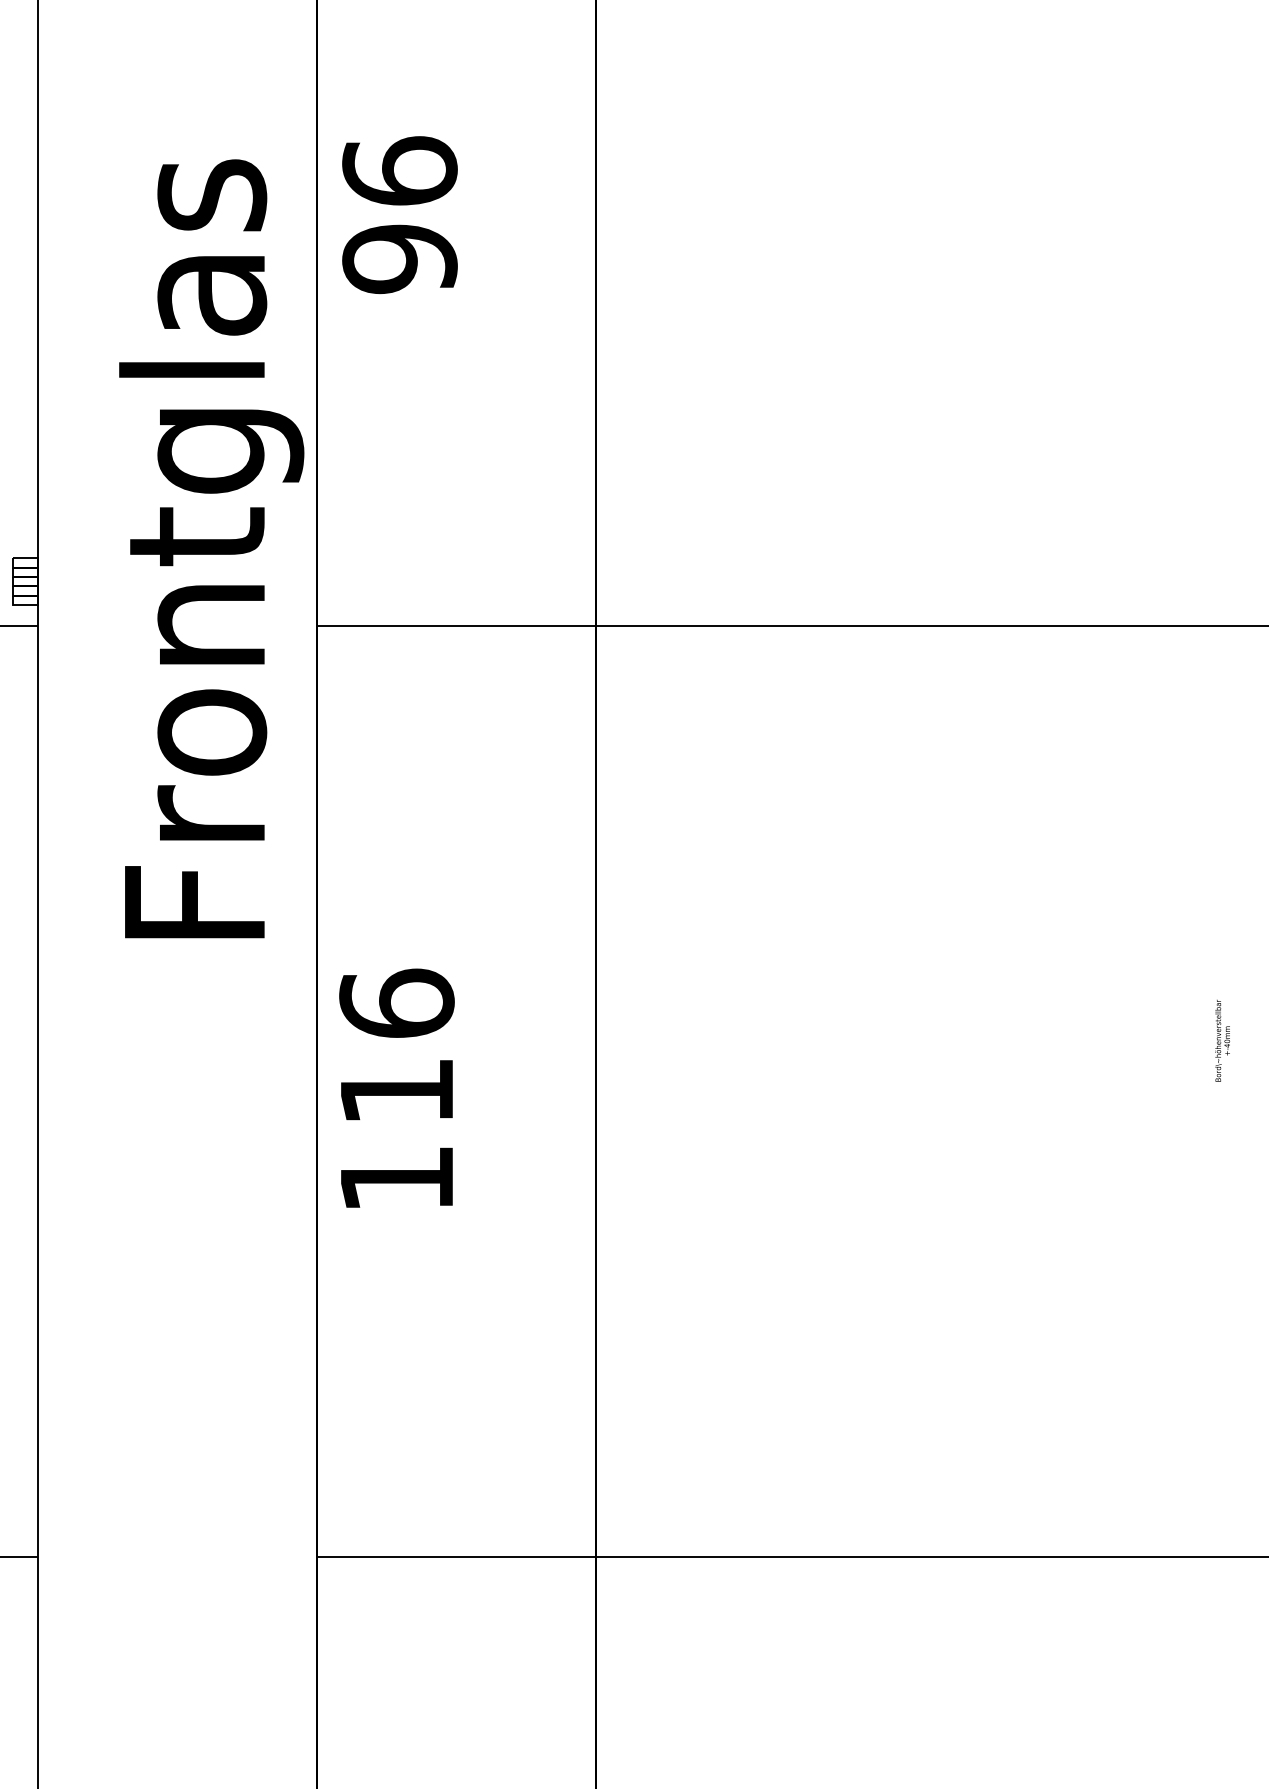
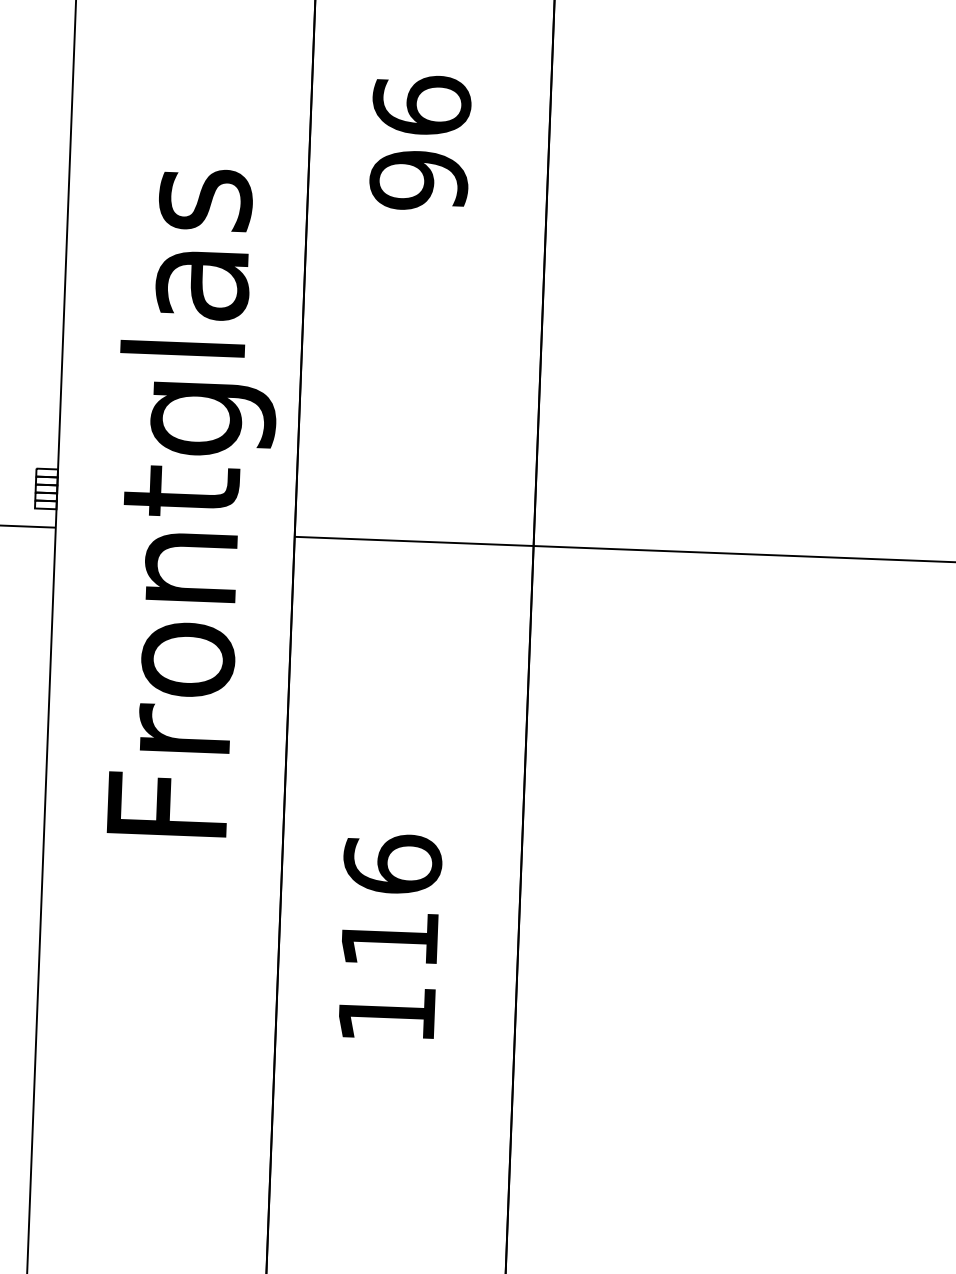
text: (399, 215) -> (420, 143), moved
text: (211, 548) -> (193, 502), moved
text: (396, 1087) -> (389, 935), moved

